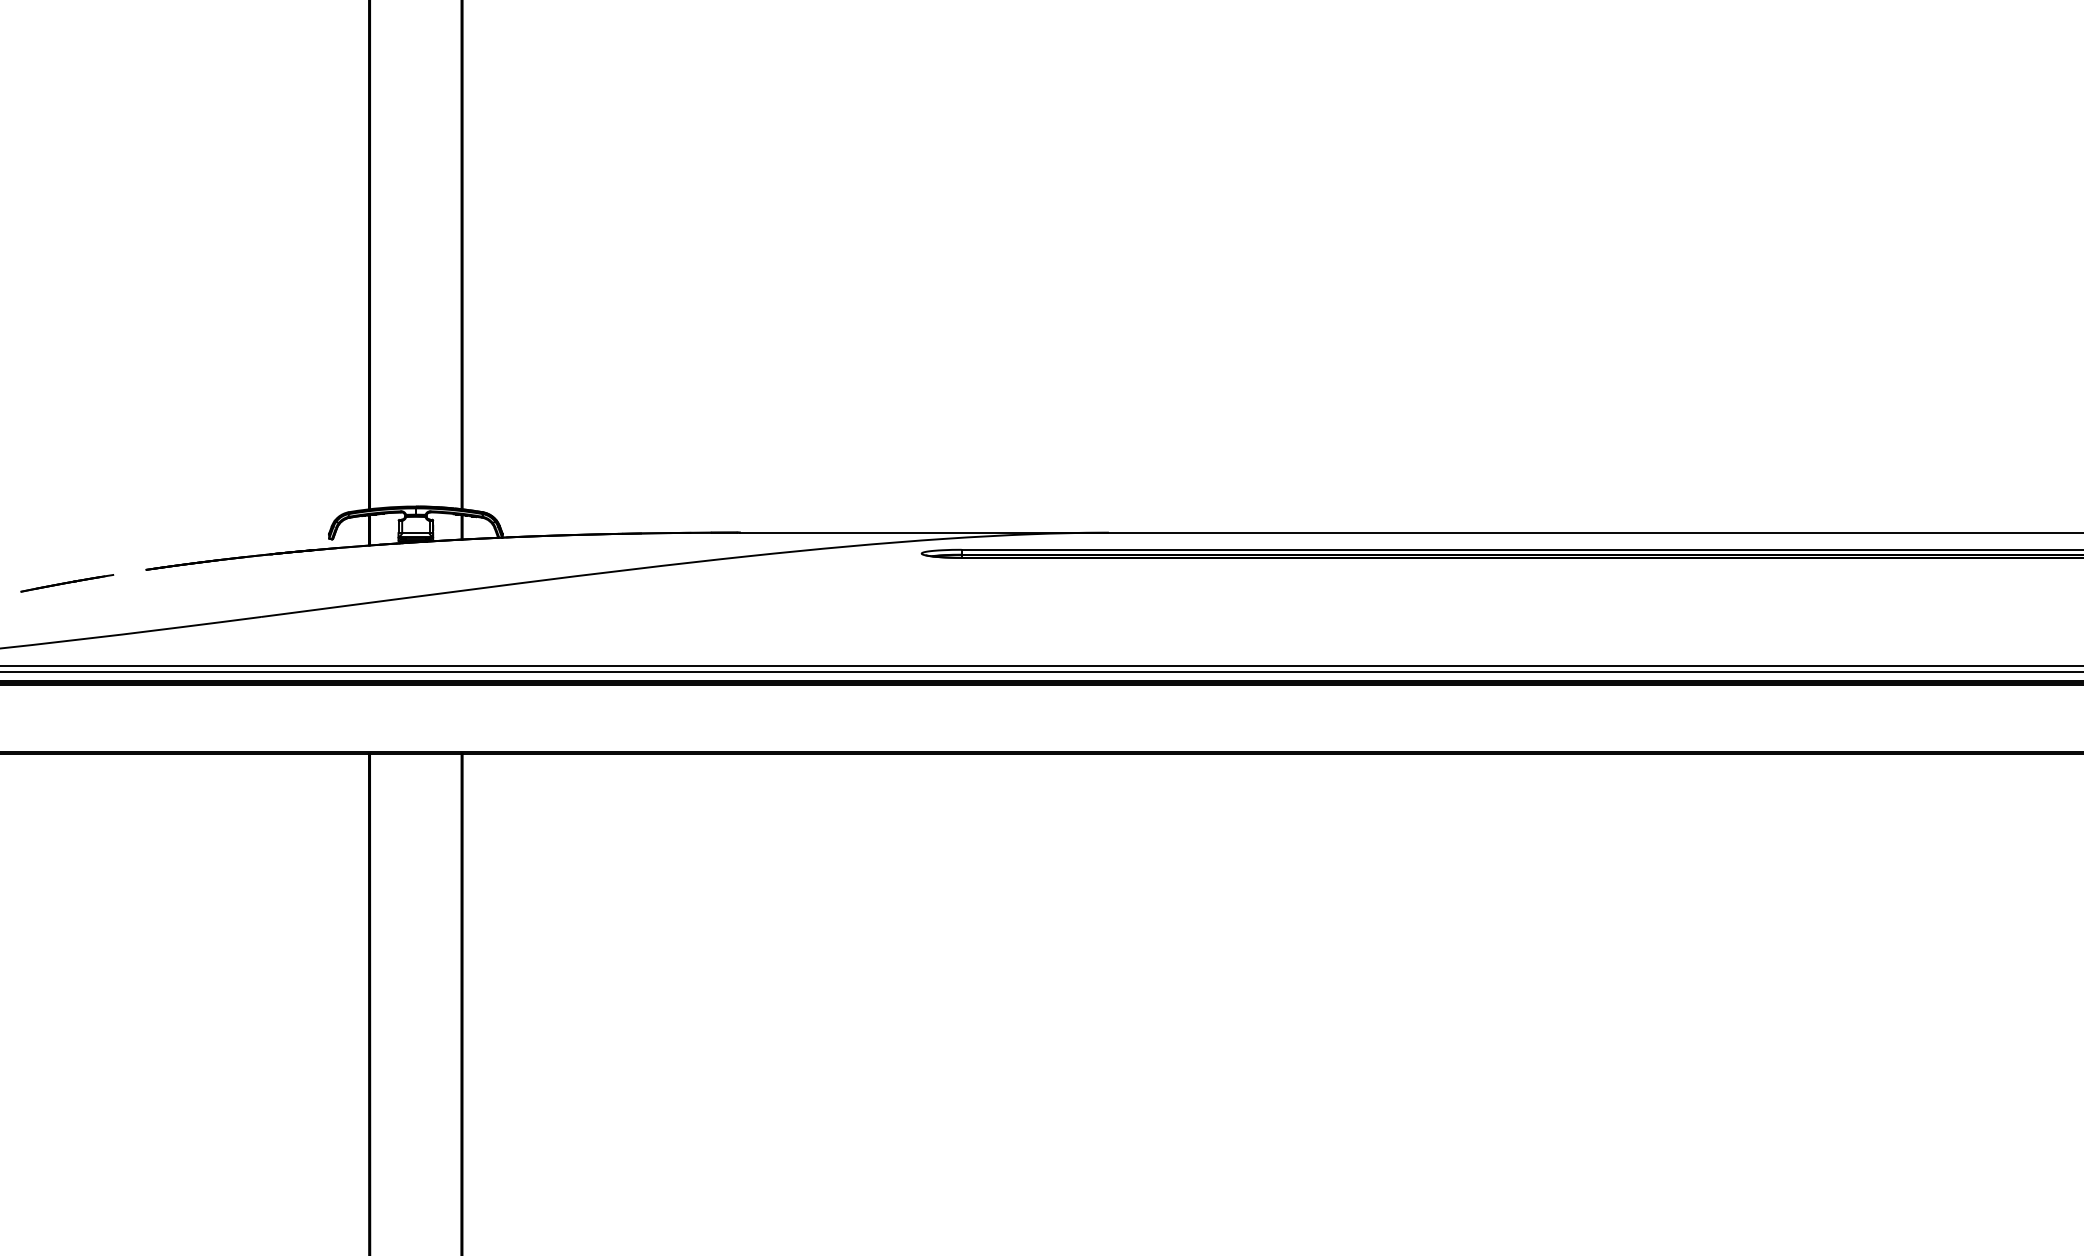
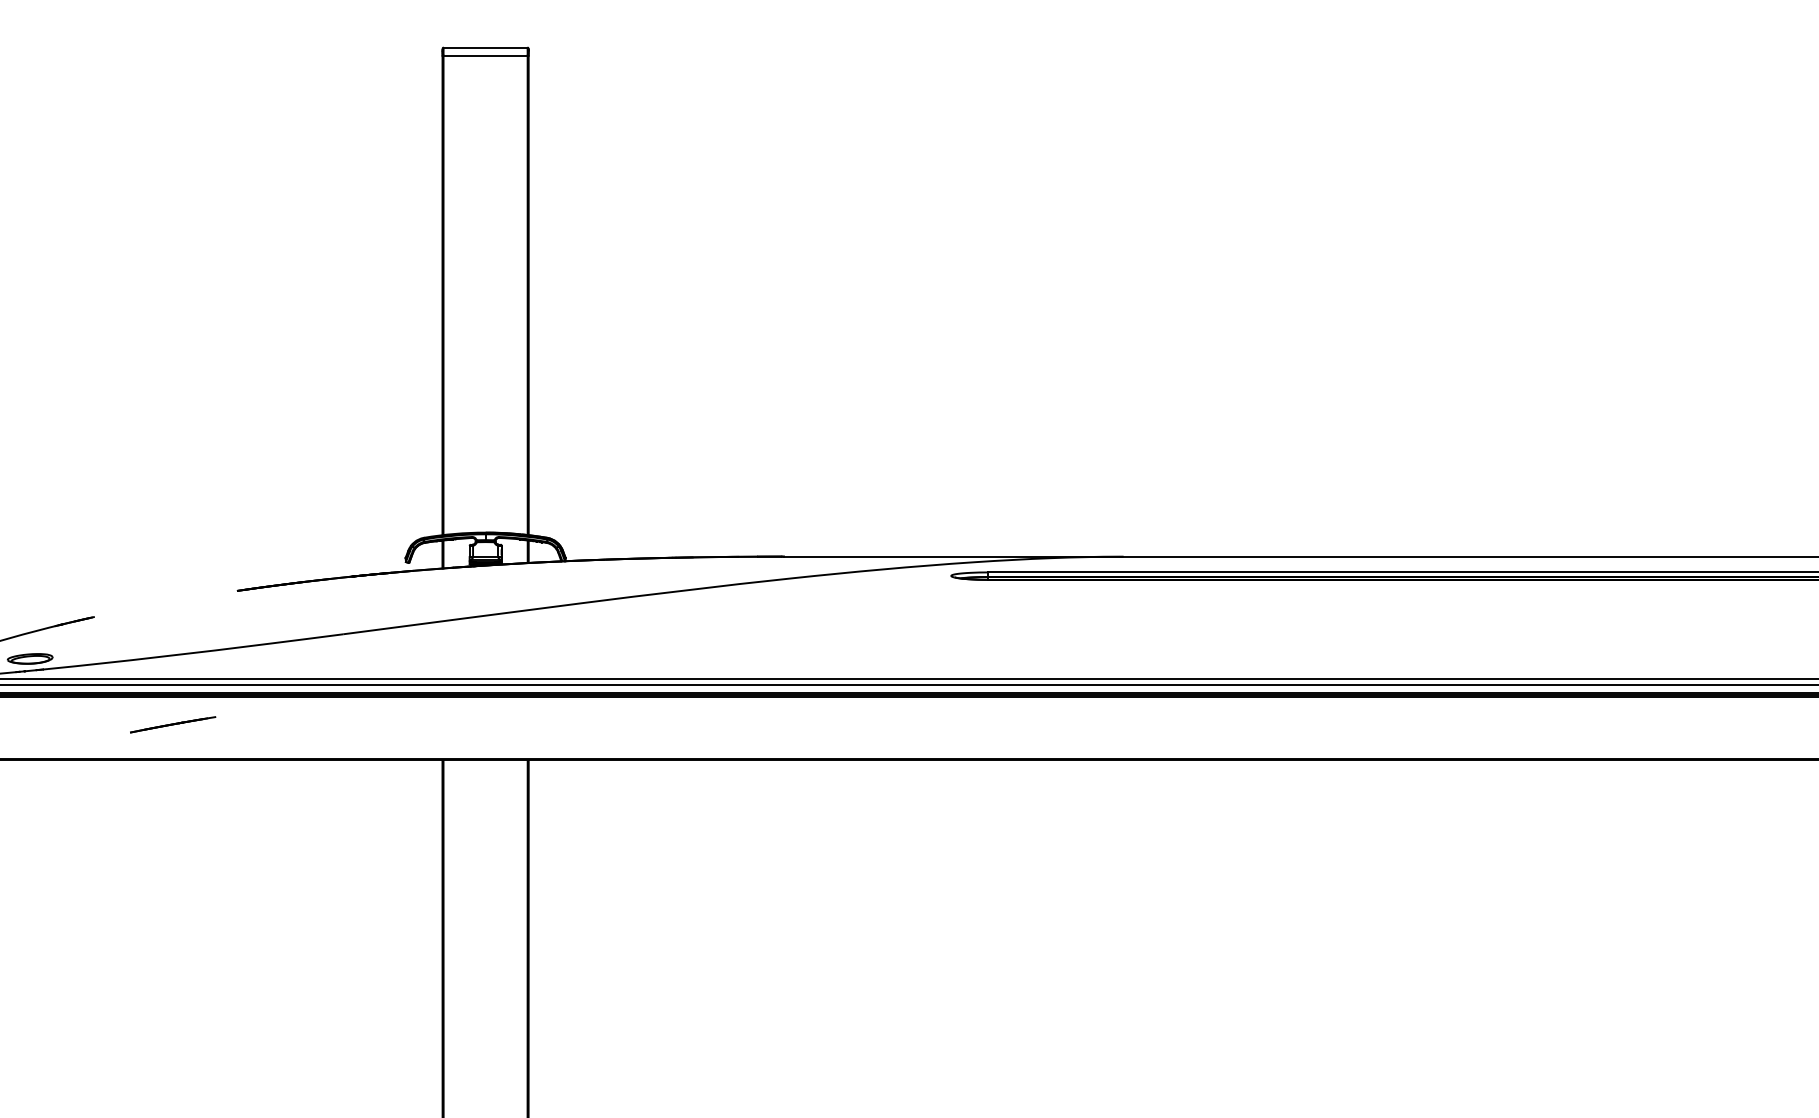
line: (67, 583) -> (173, 724), moved

